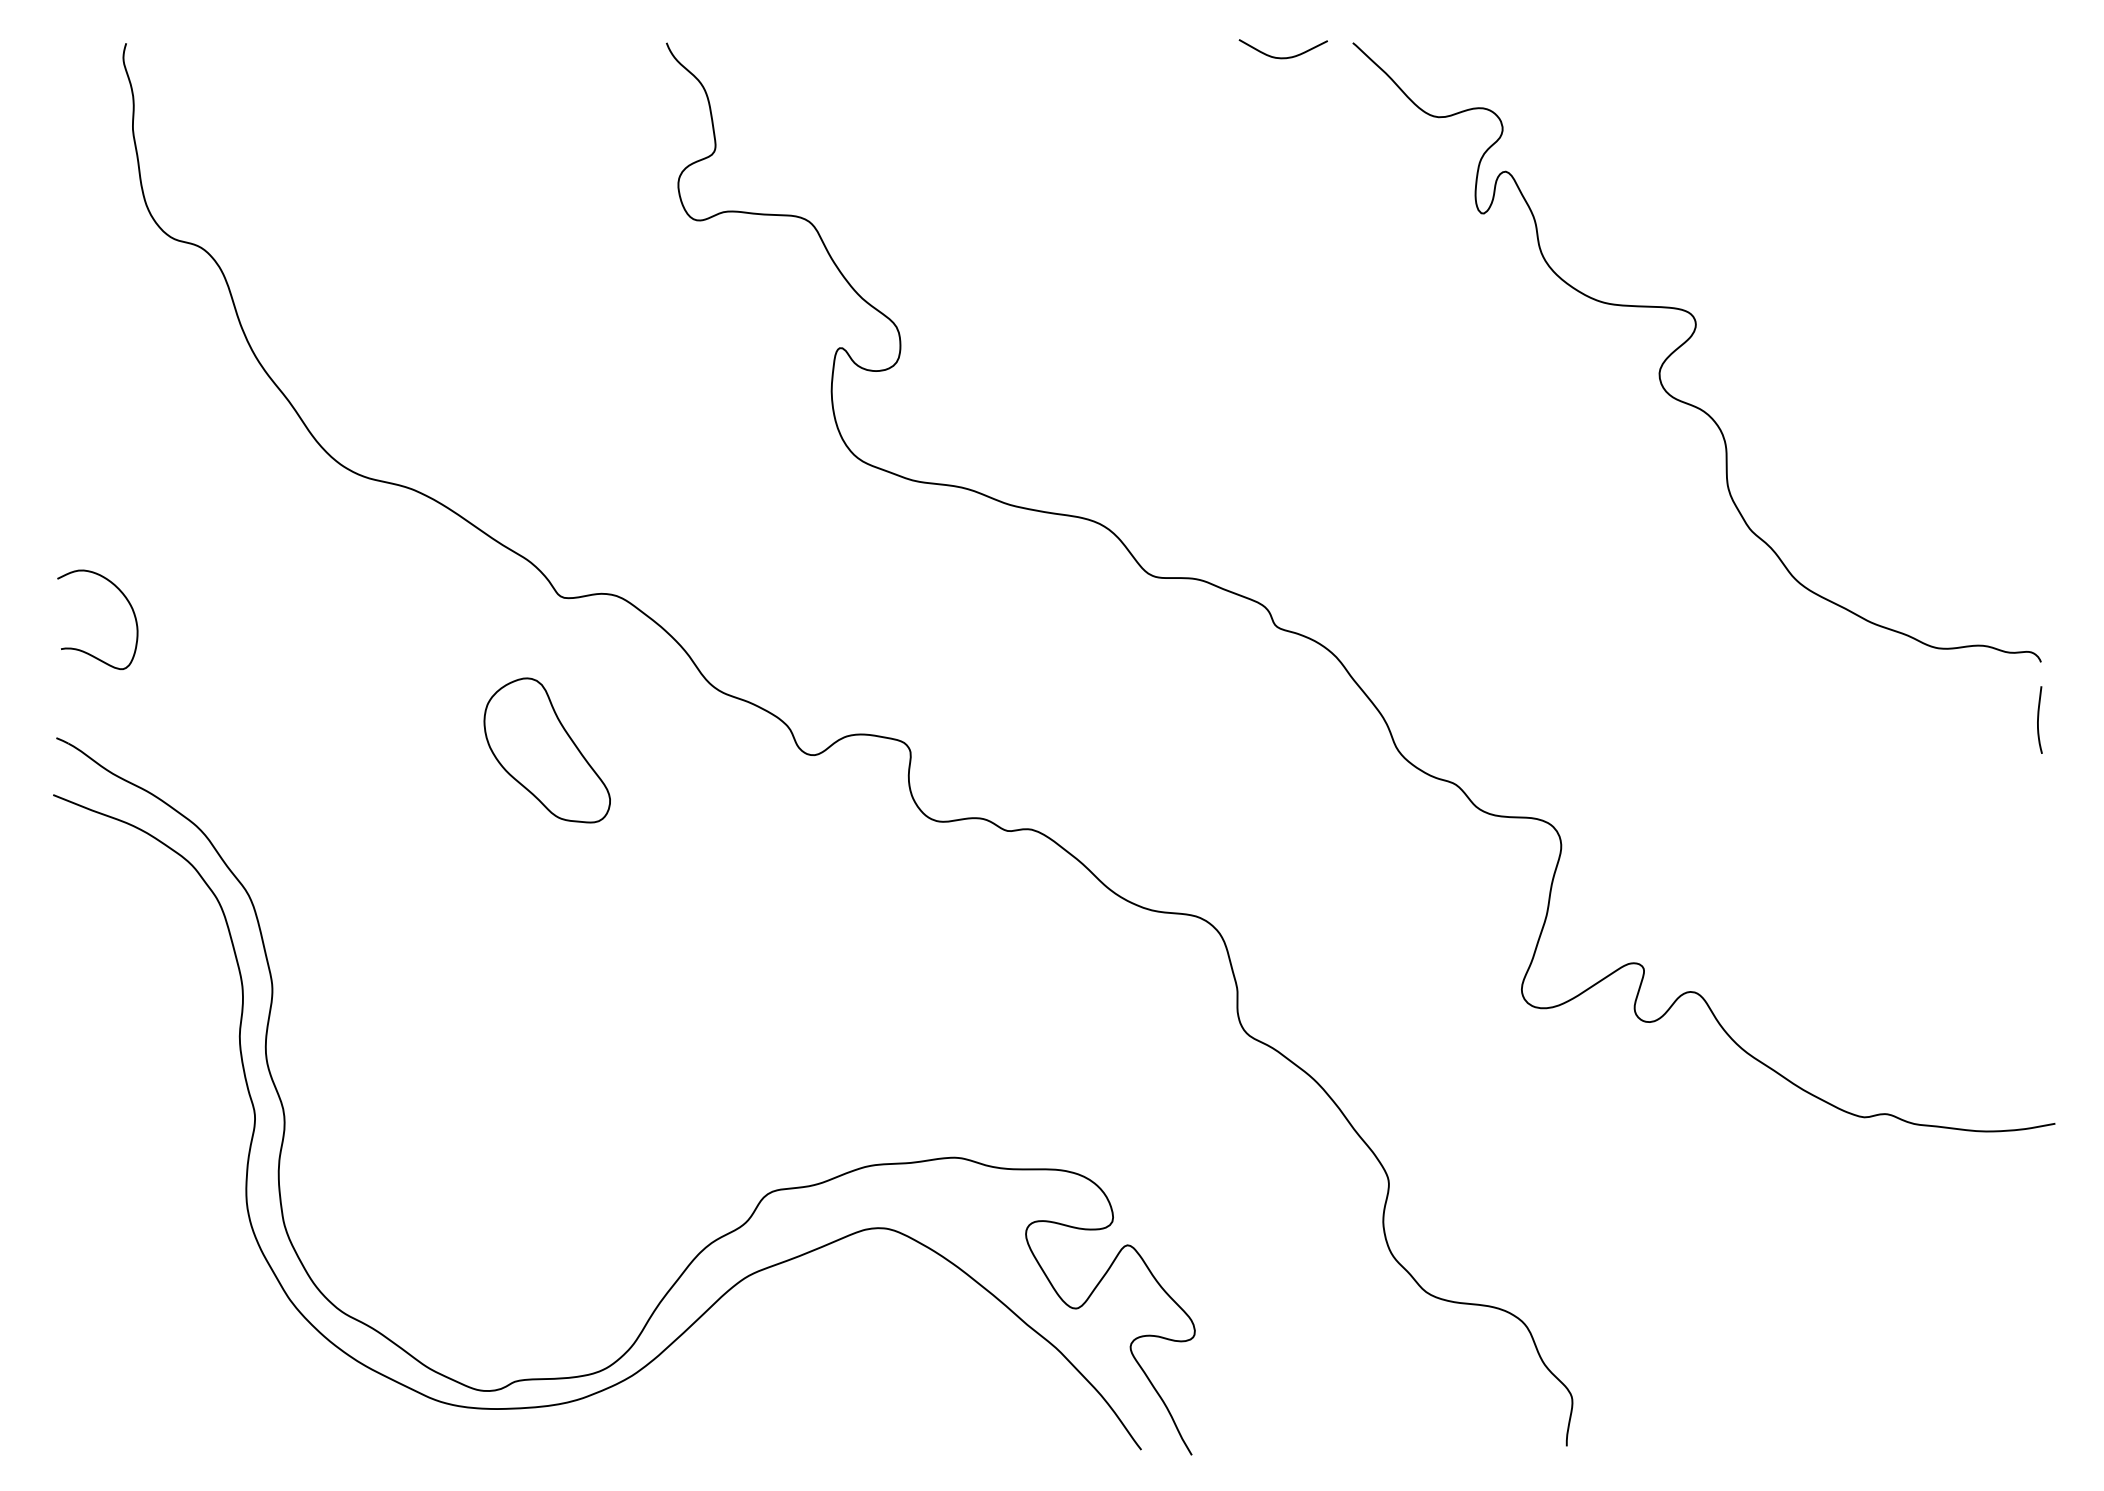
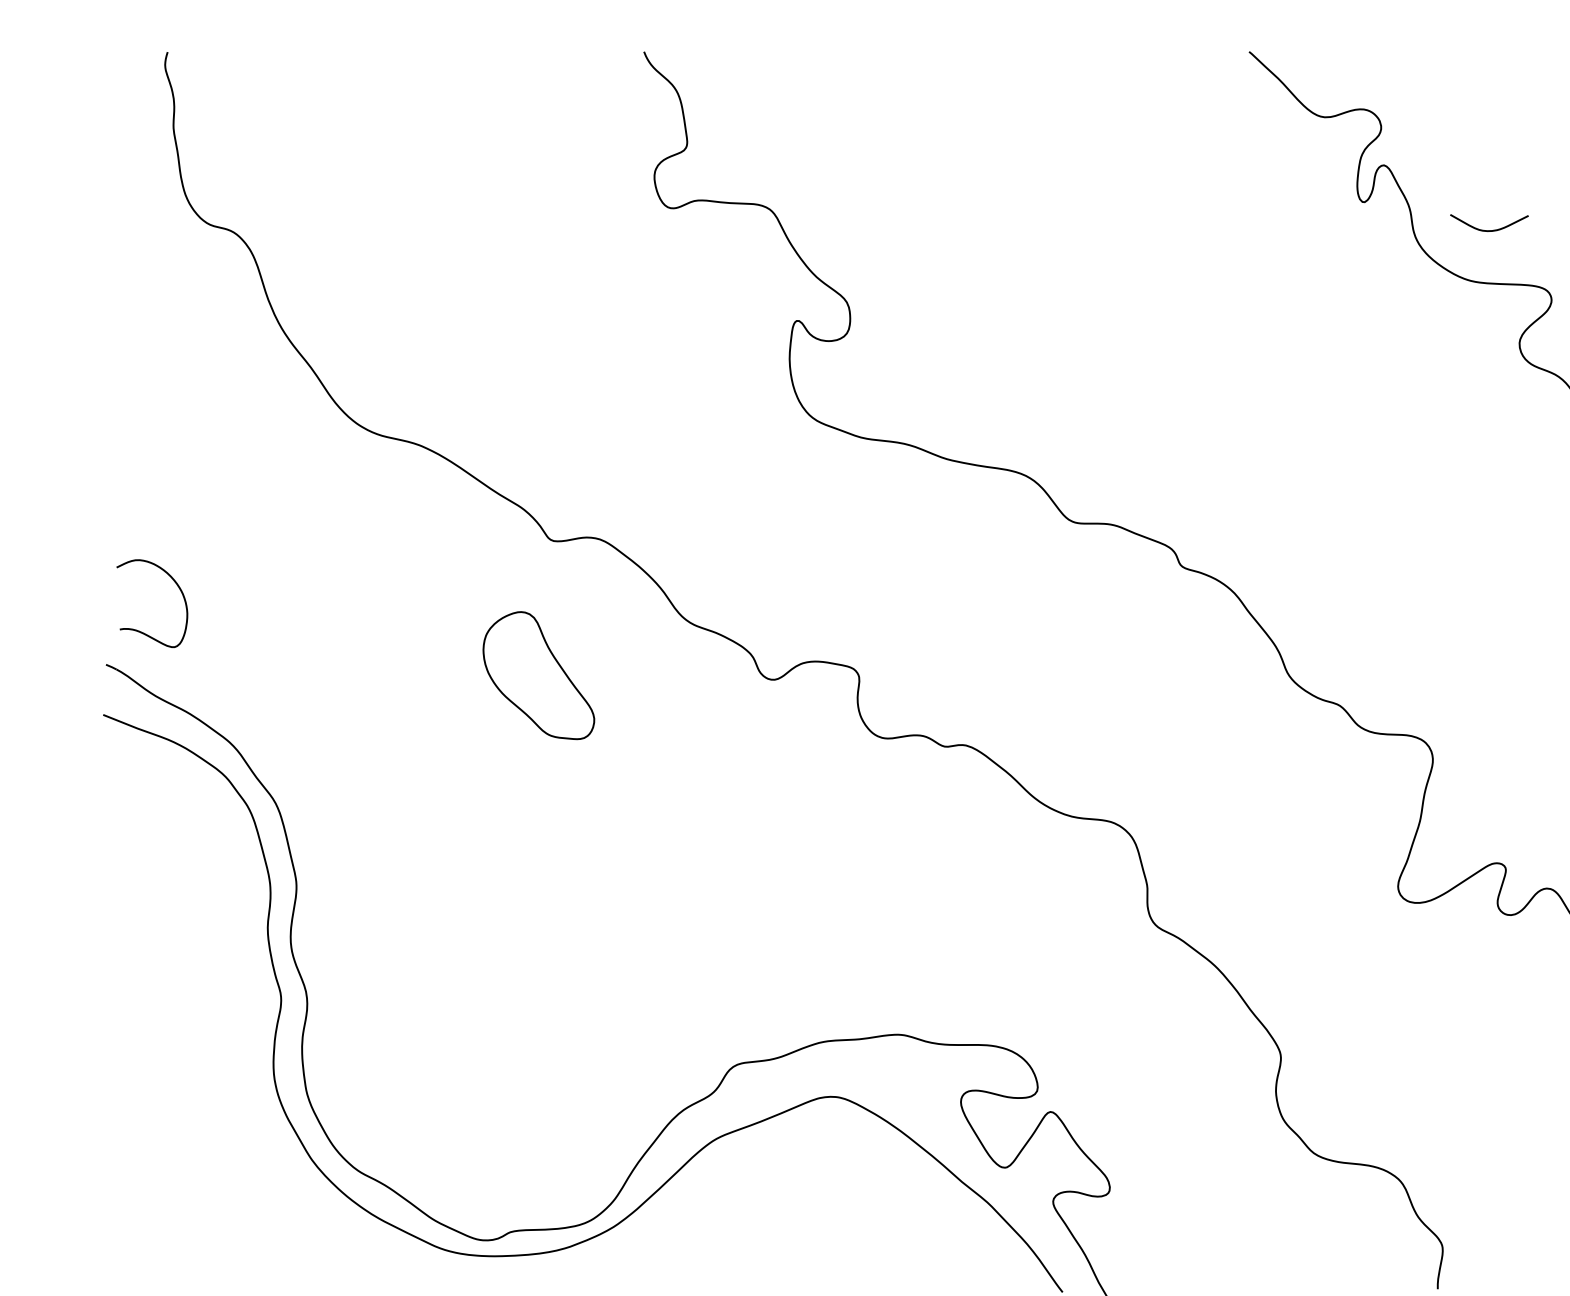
curve: (1282, 57) -> (1488, 230), moved
curve: (83, 650) -> (139, 630), moved

